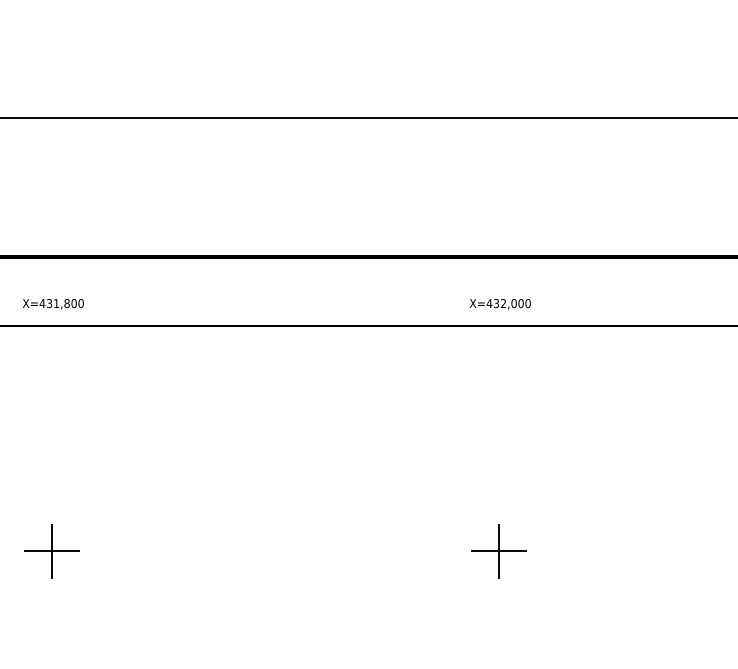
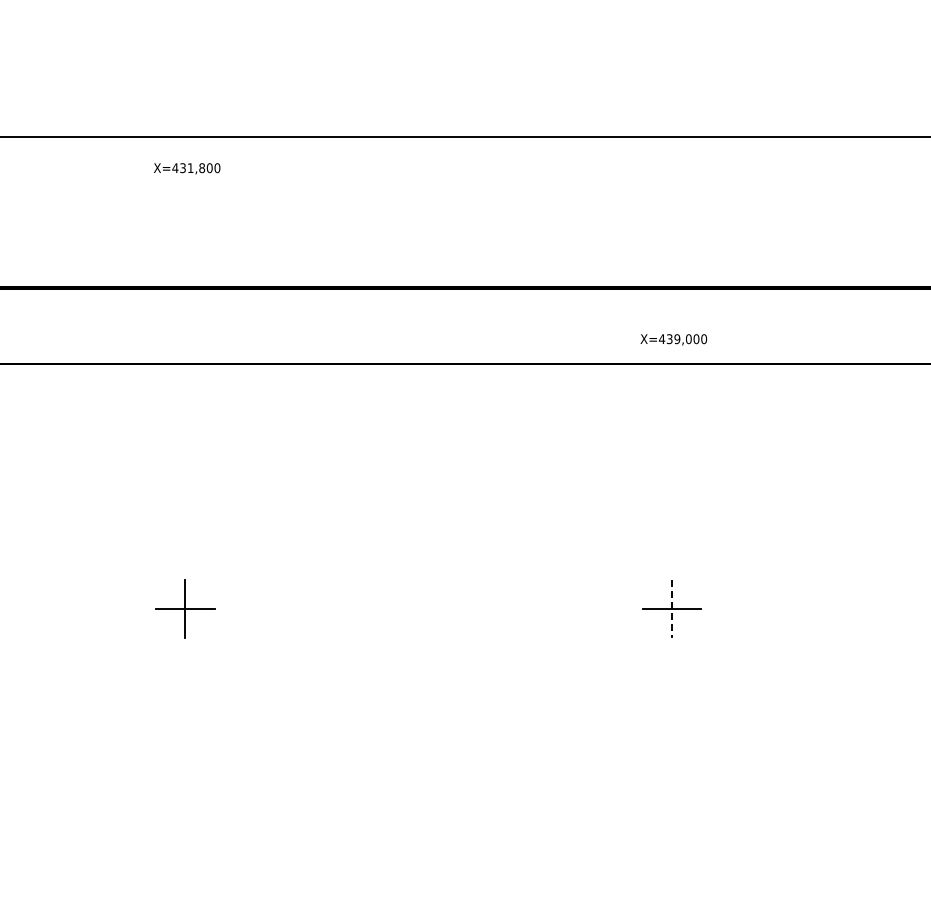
text: (53, 303) -> (187, 168), moved
text: (503, 303) -> (677, 339), X=432,000 -> X=439,000
line: (499, 551) -> (672, 609), solid -> dashed

